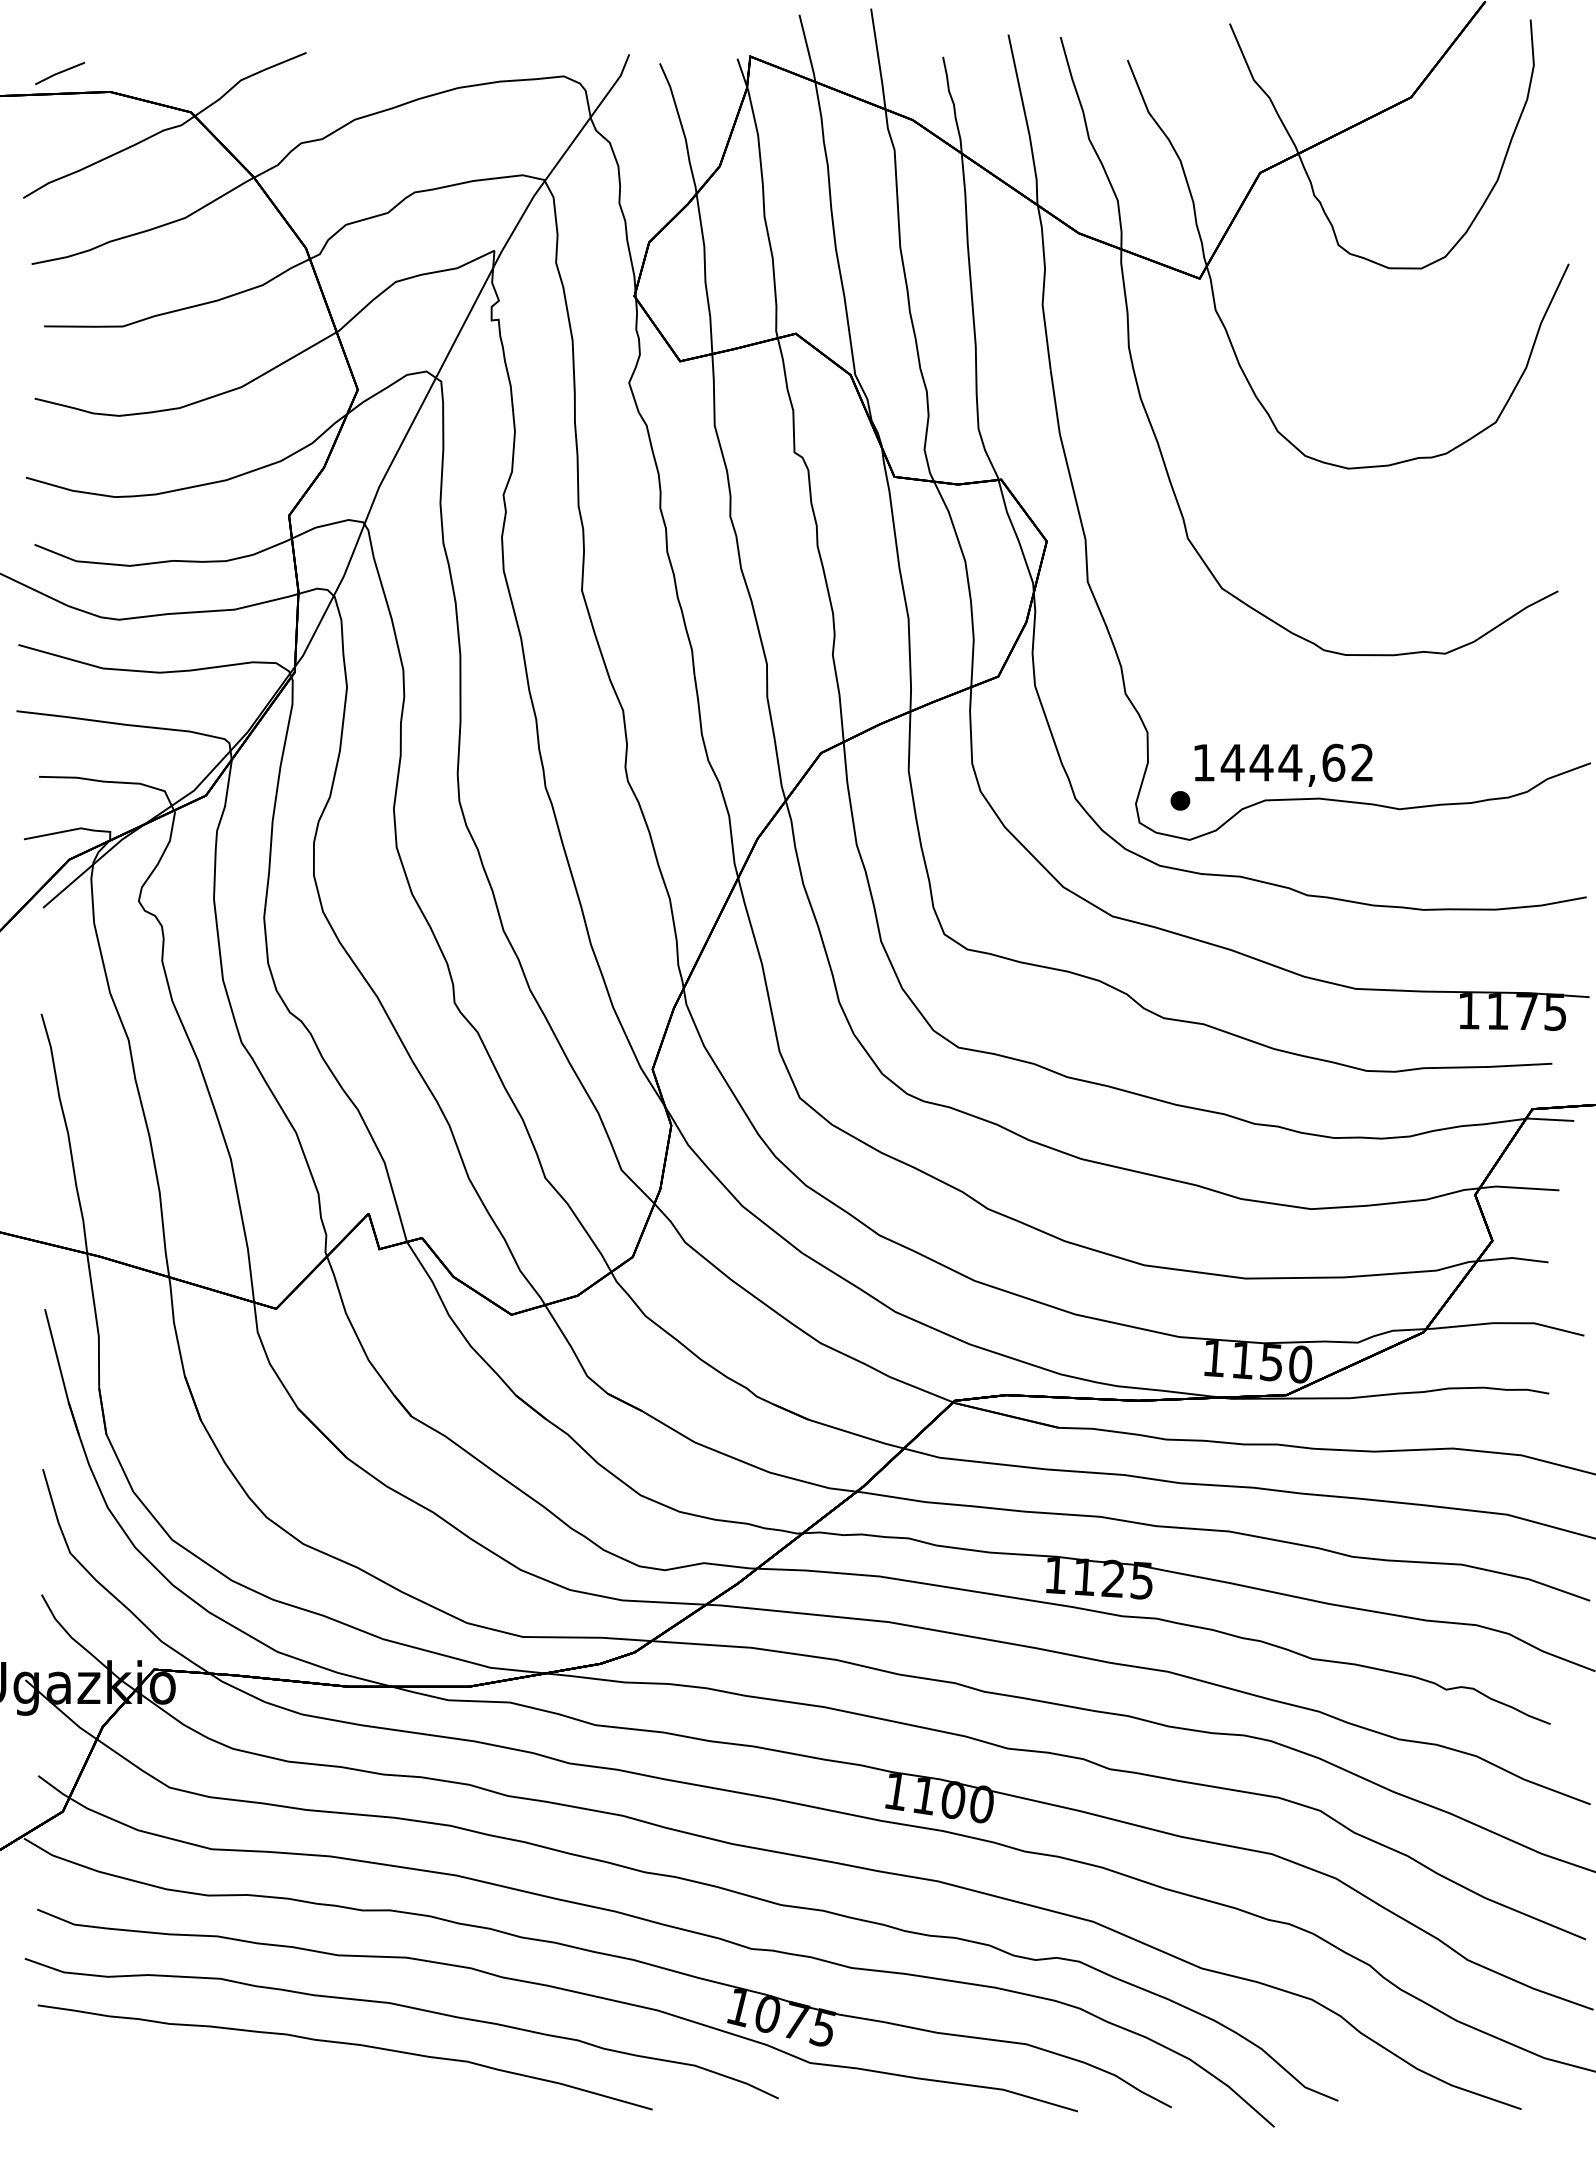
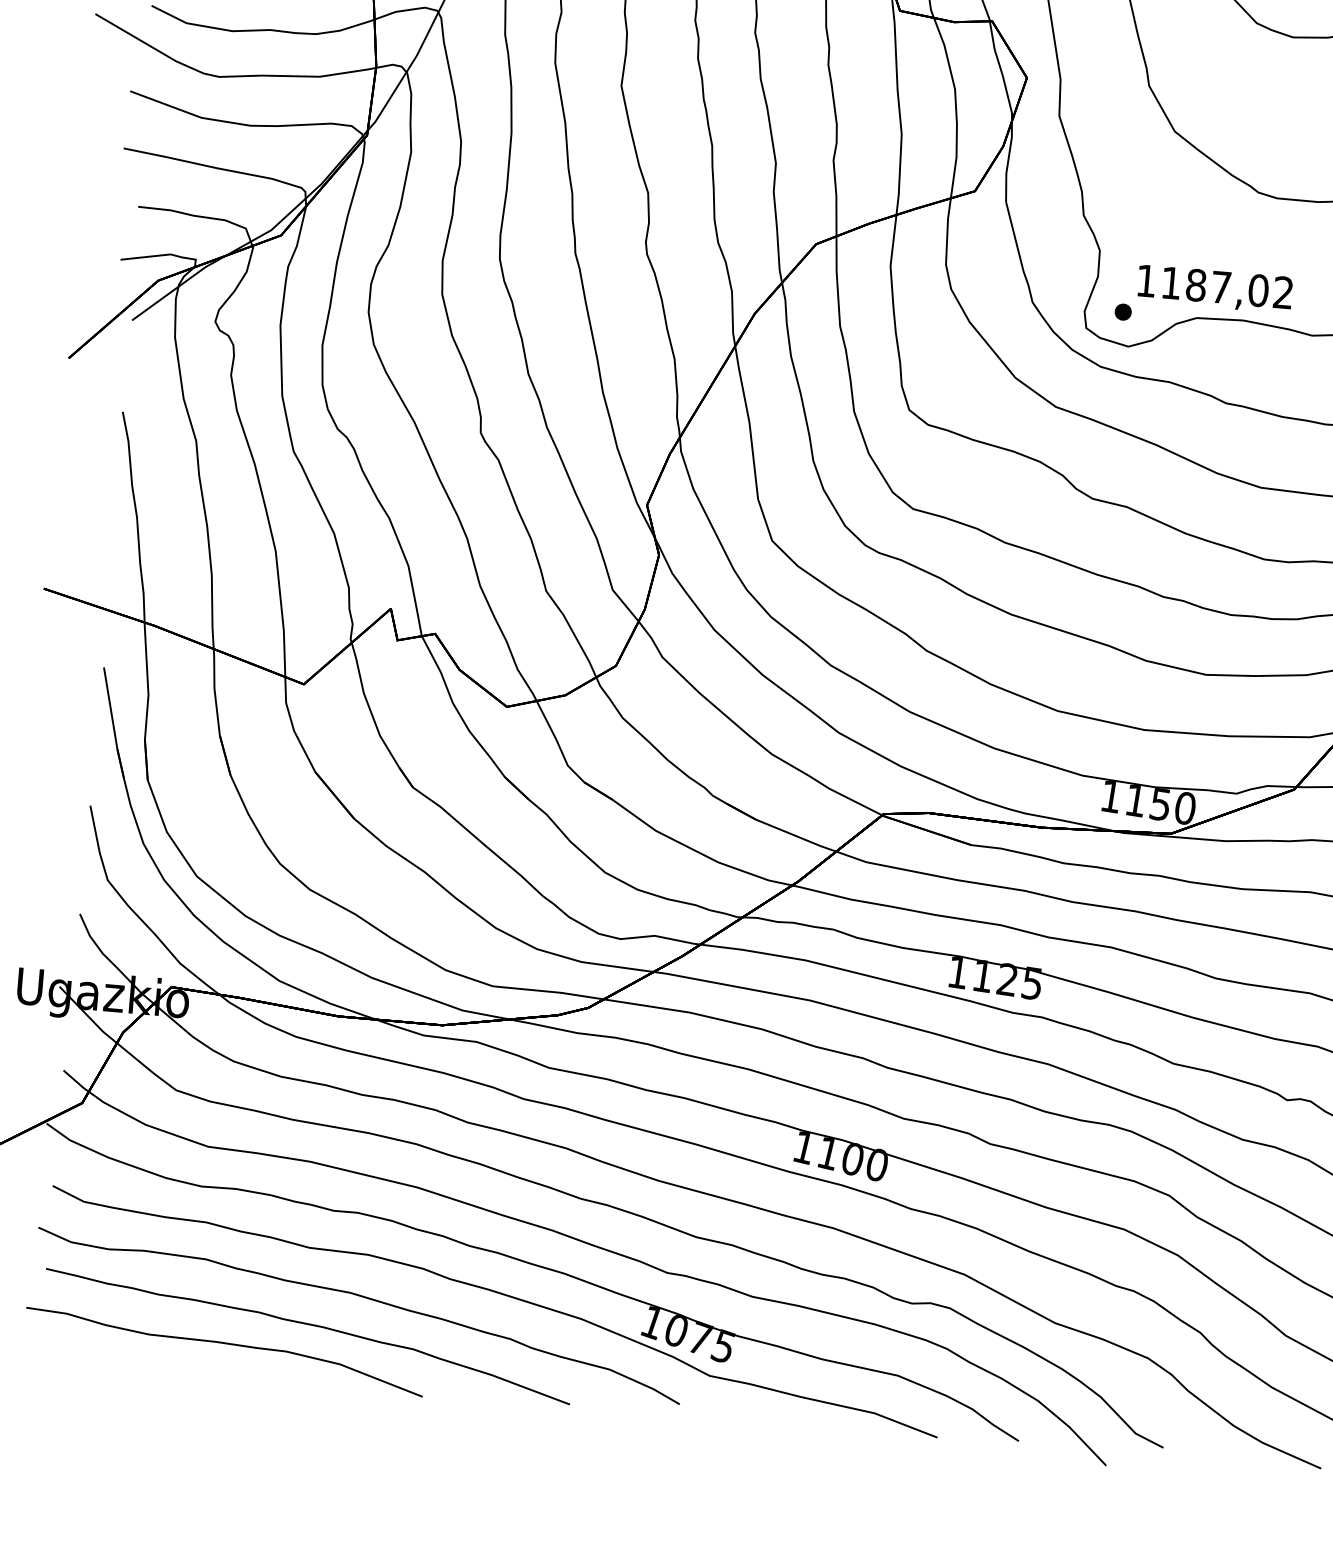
text: (1282, 762) -> (1214, 286), 1444,62 -> 1187,02
part: (250, 2074) -> (224, 1344), added

